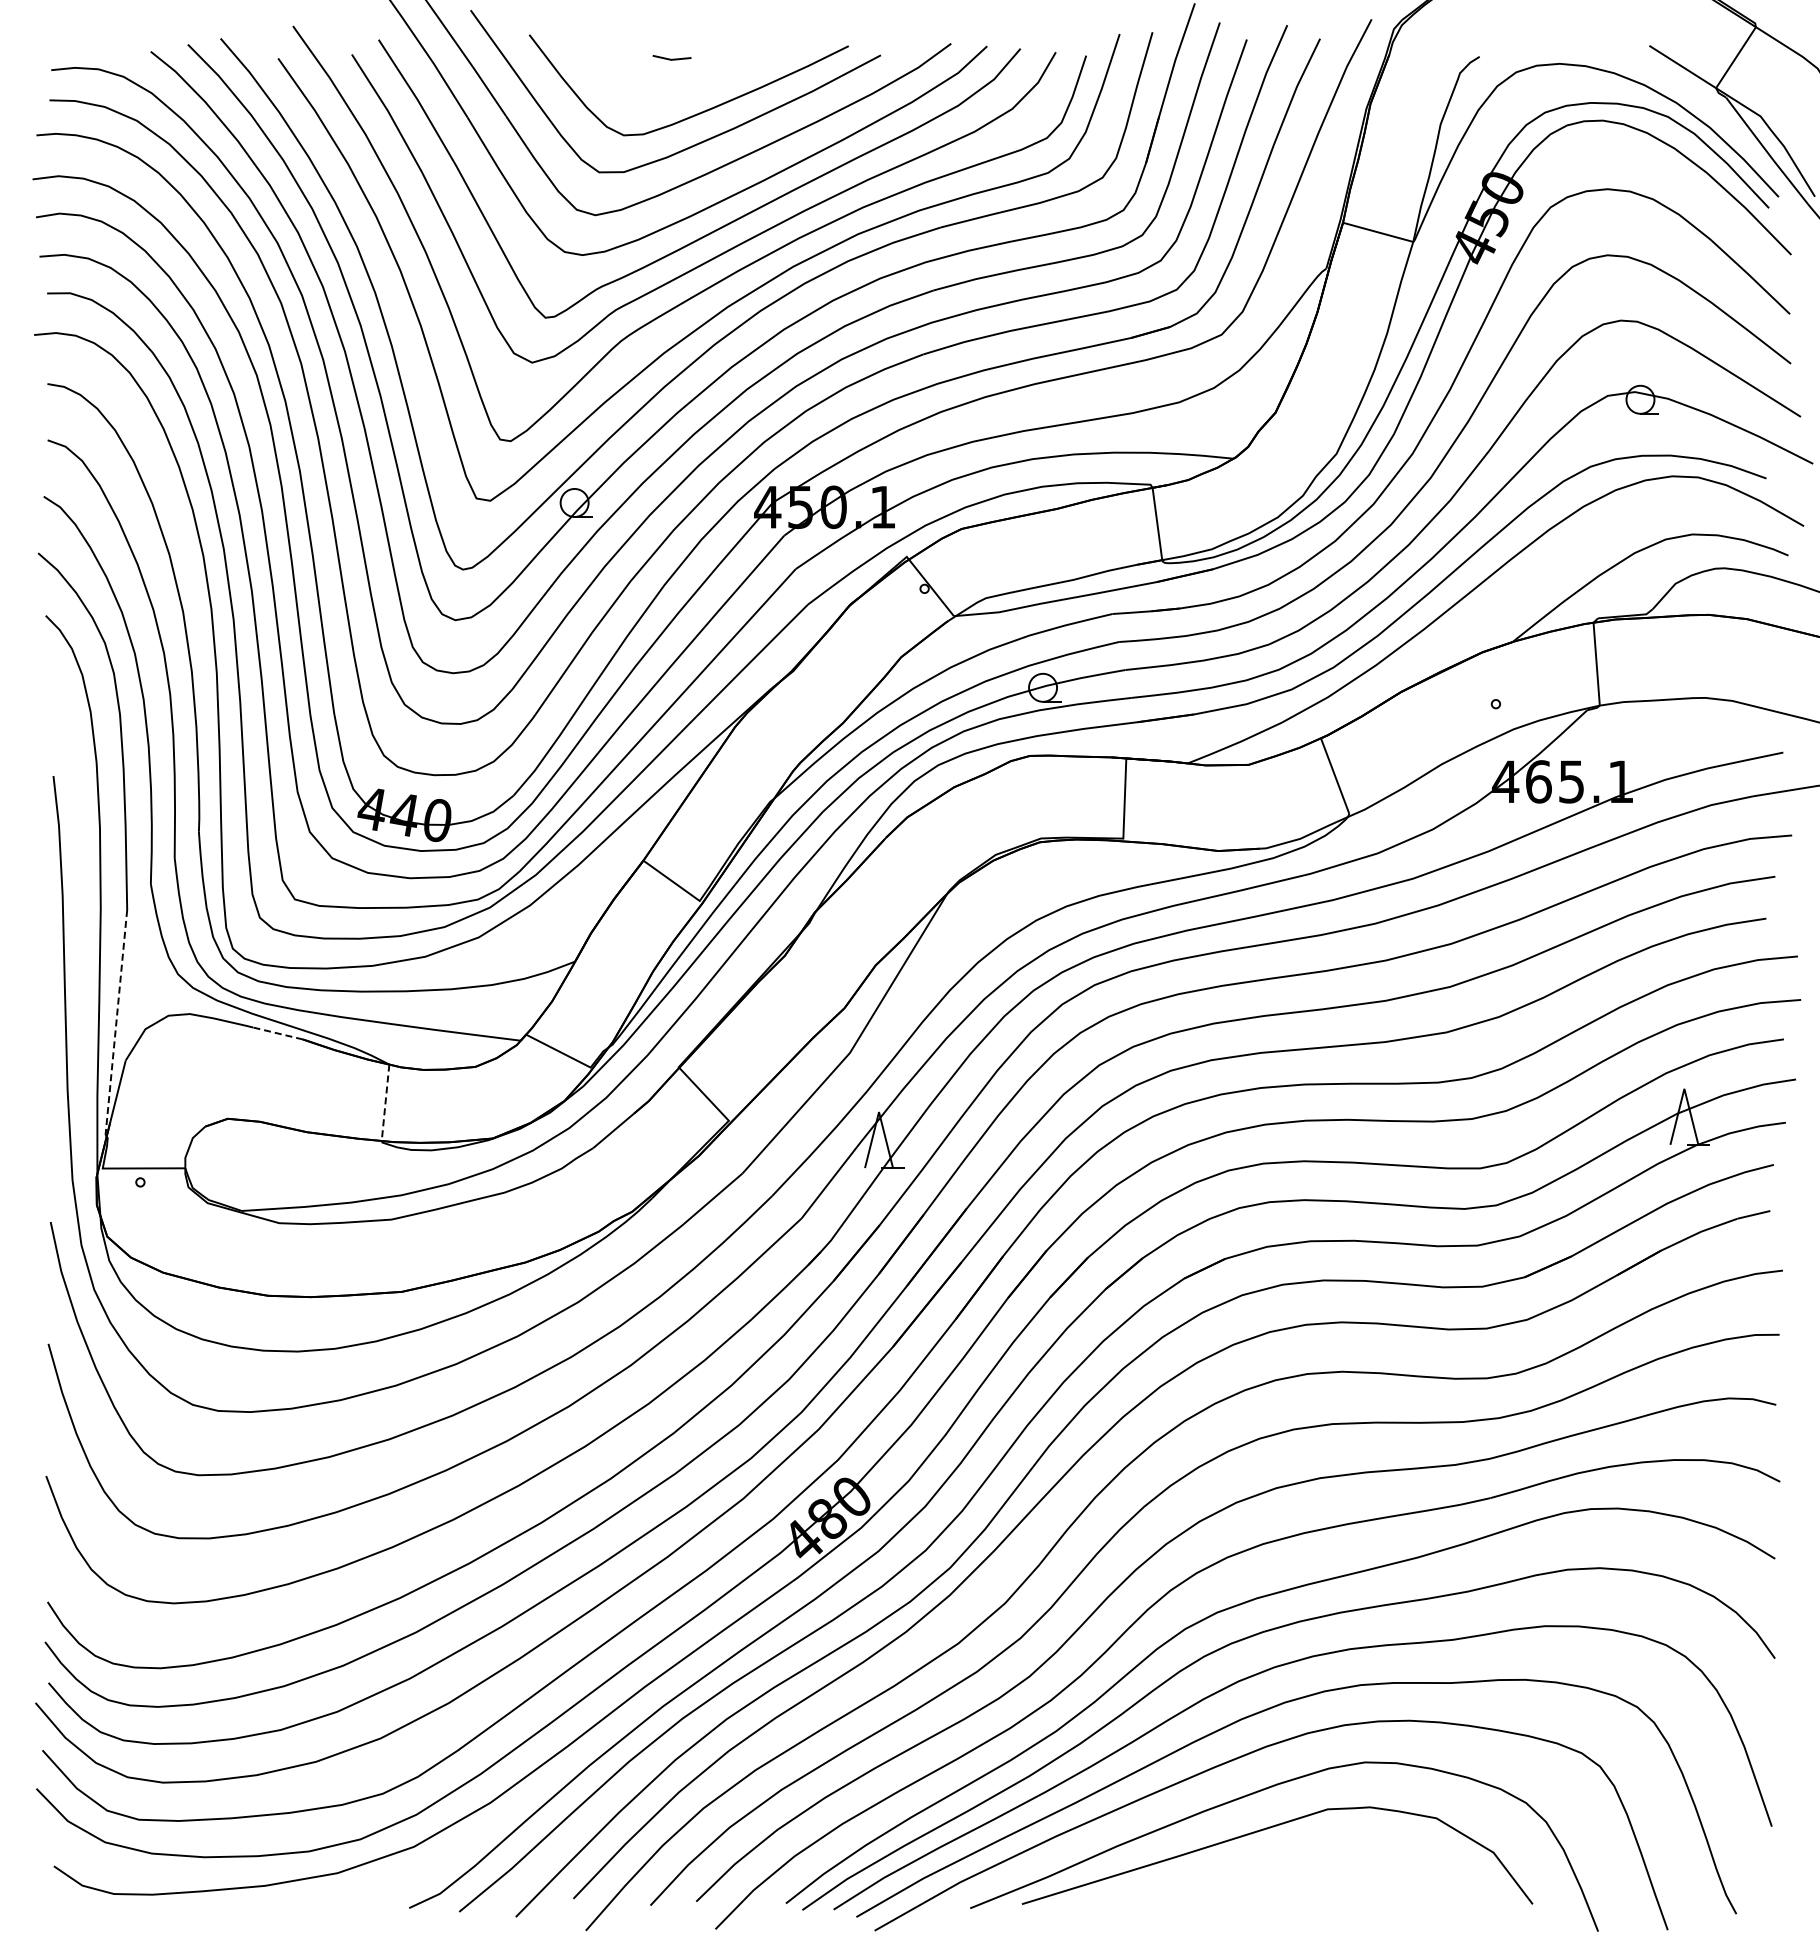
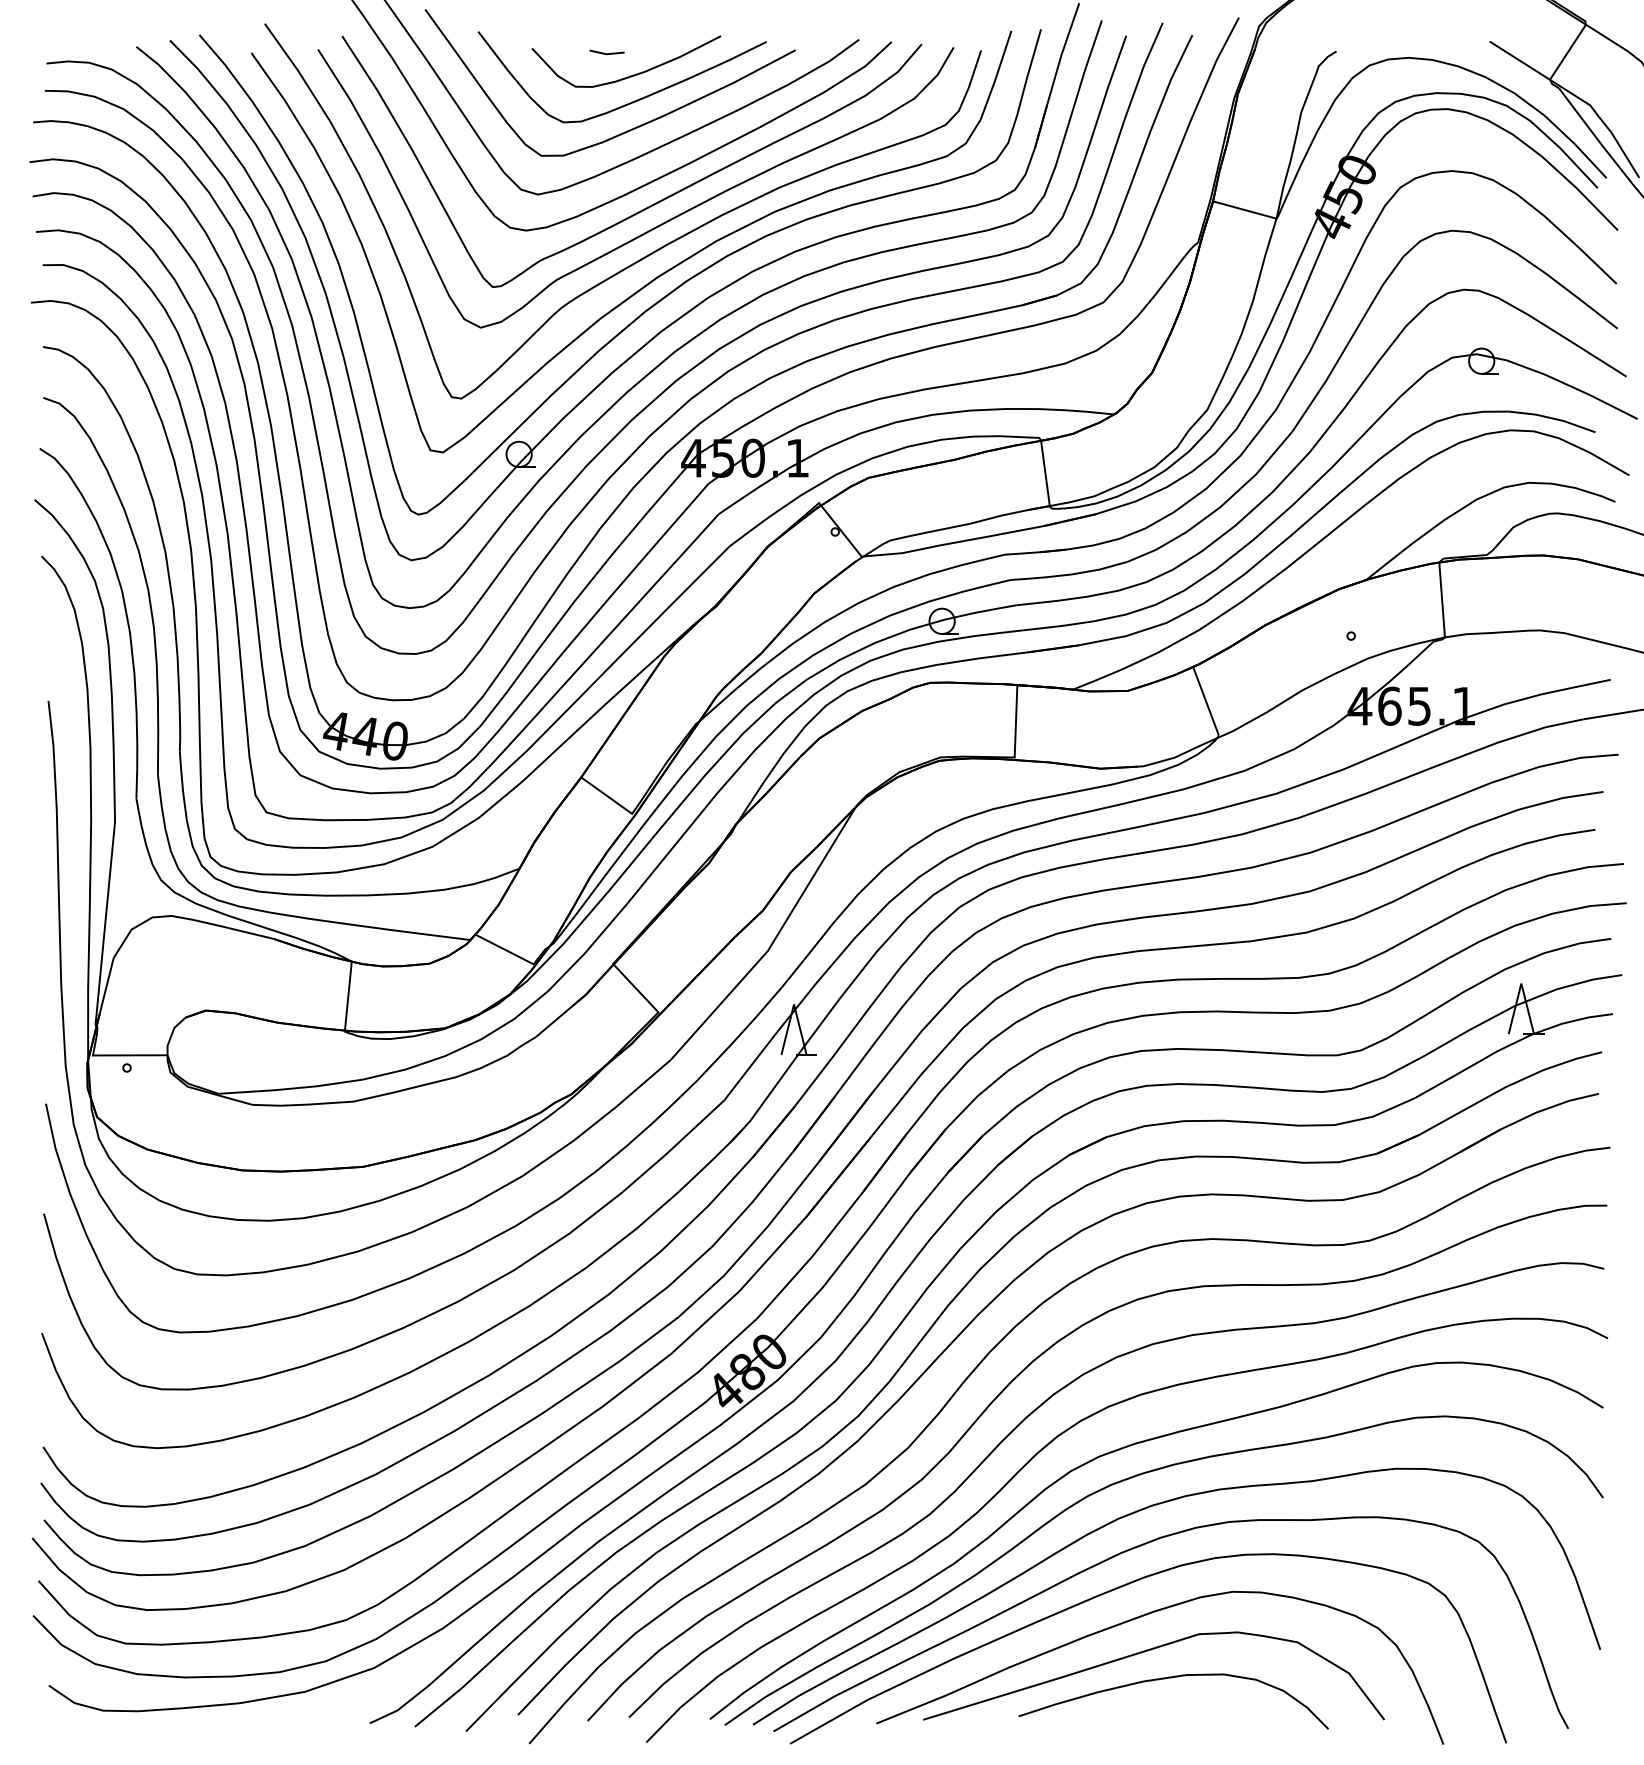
curve: (697, 83) -> (630, 75), added
line: (116, 1022) -> (105, 923), dashed -> solid
line: (278, 1033) -> (251, 933), dashed -> solid
line: (385, 1103) -> (348, 996), dashed -> solid
curve: (1295, 1858) -> (1170, 1678), added

